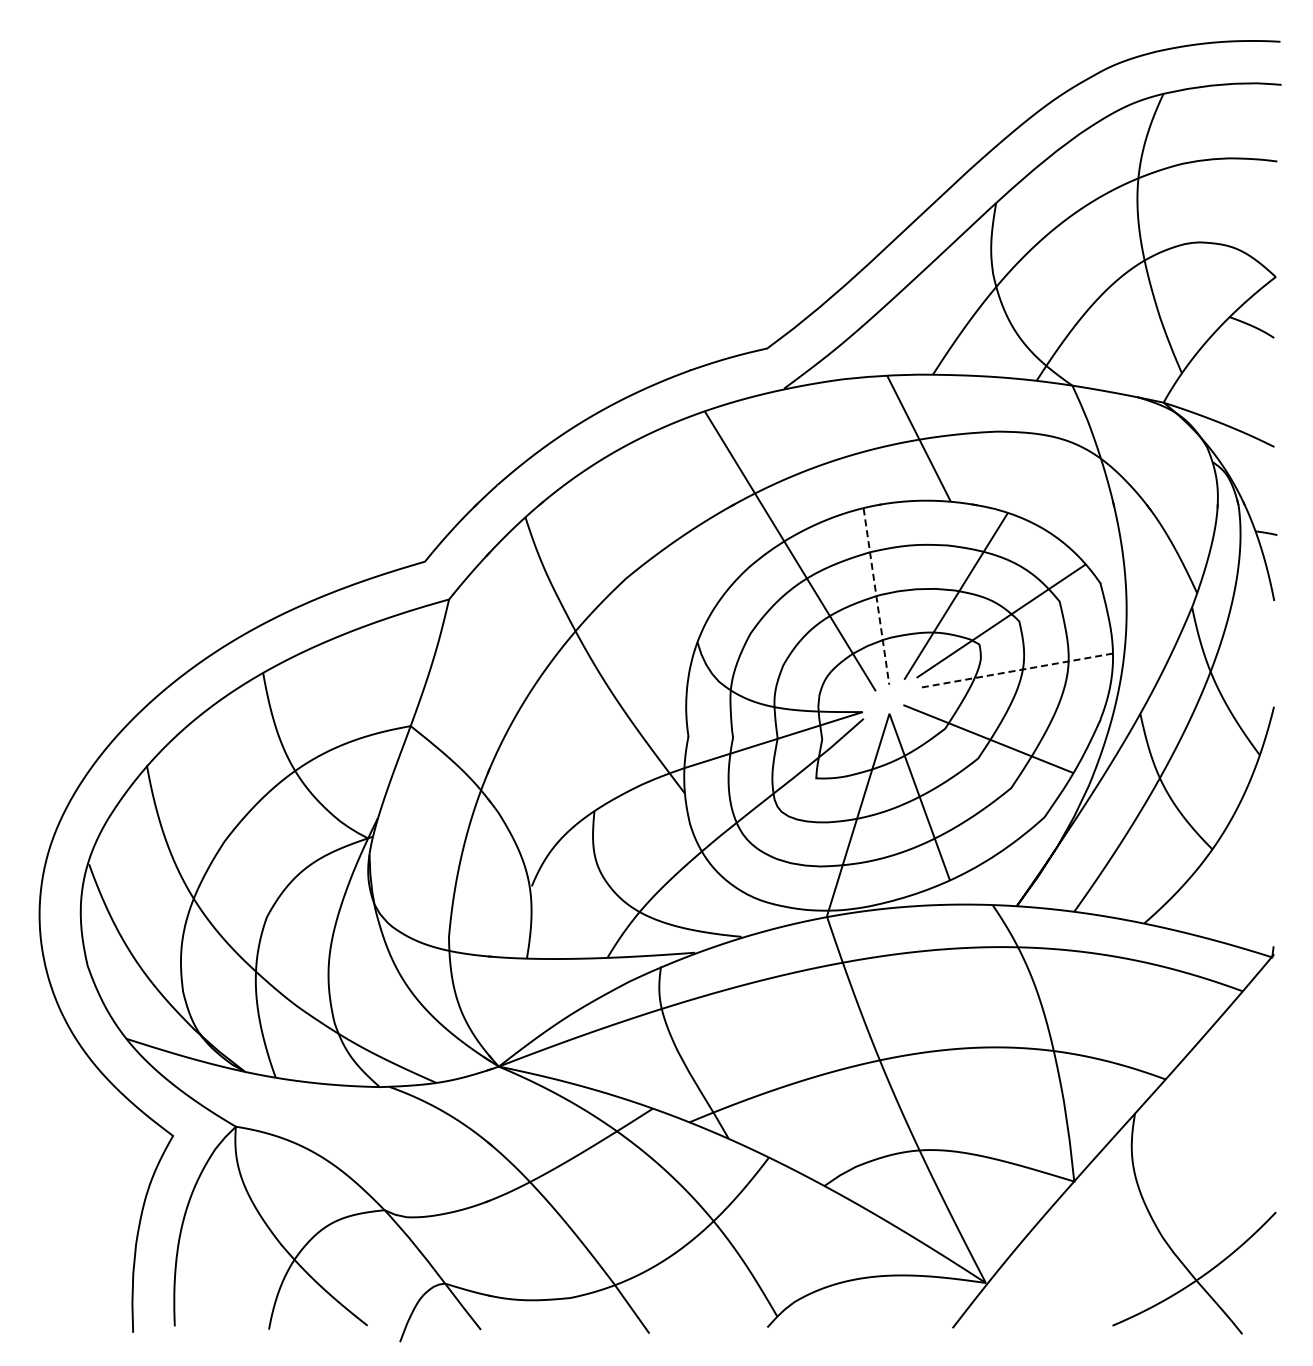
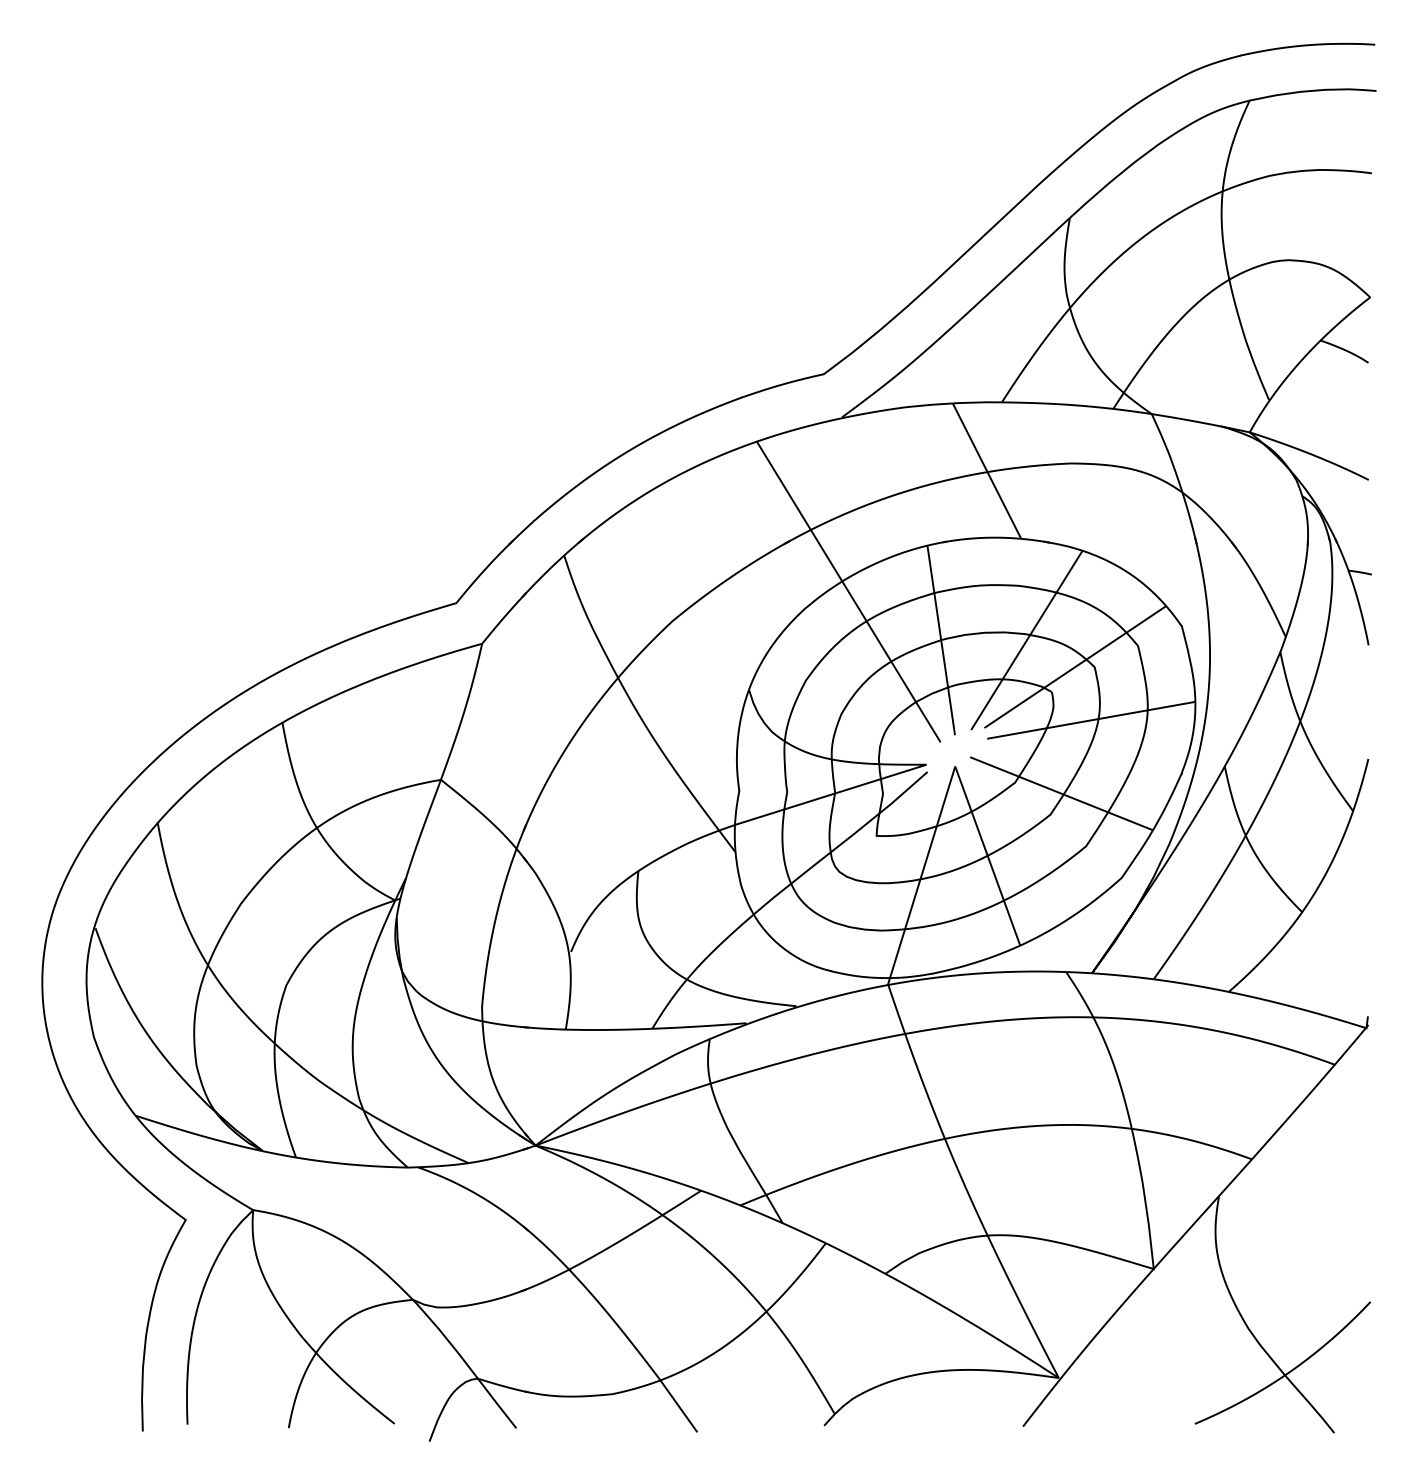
line: (876, 596) -> (941, 640), dashed -> solid
line: (1015, 670) -> (1090, 720), dashed -> solid

